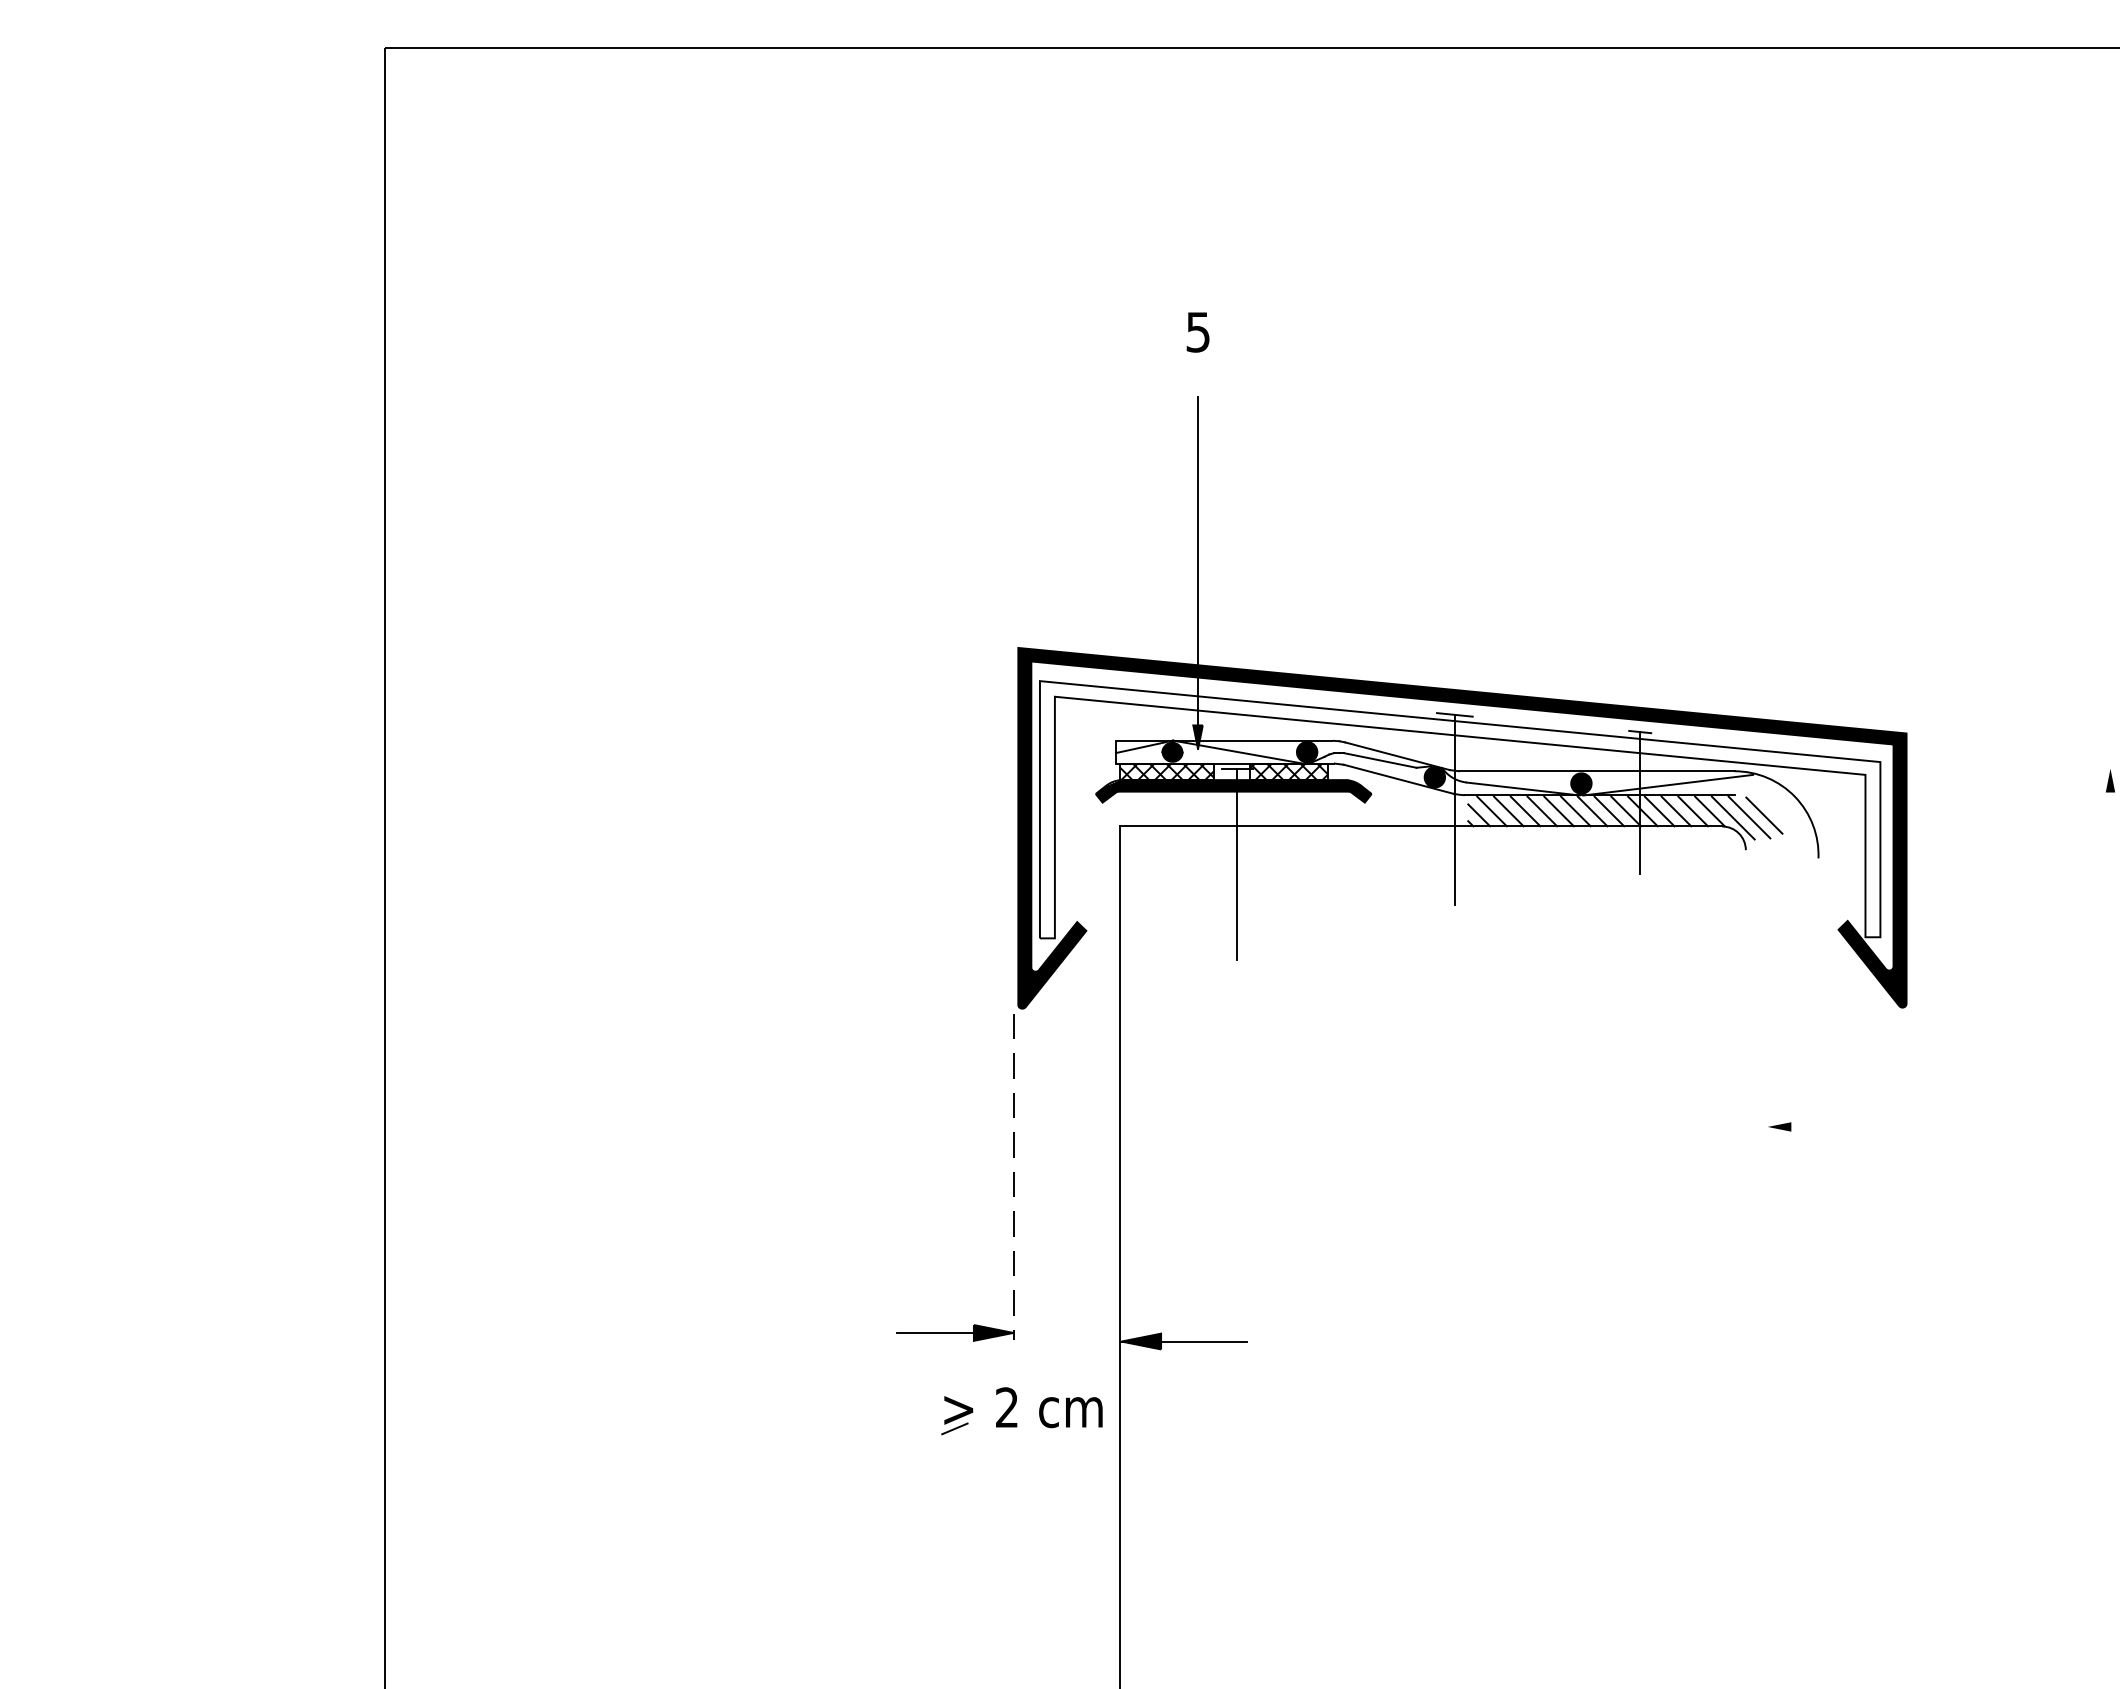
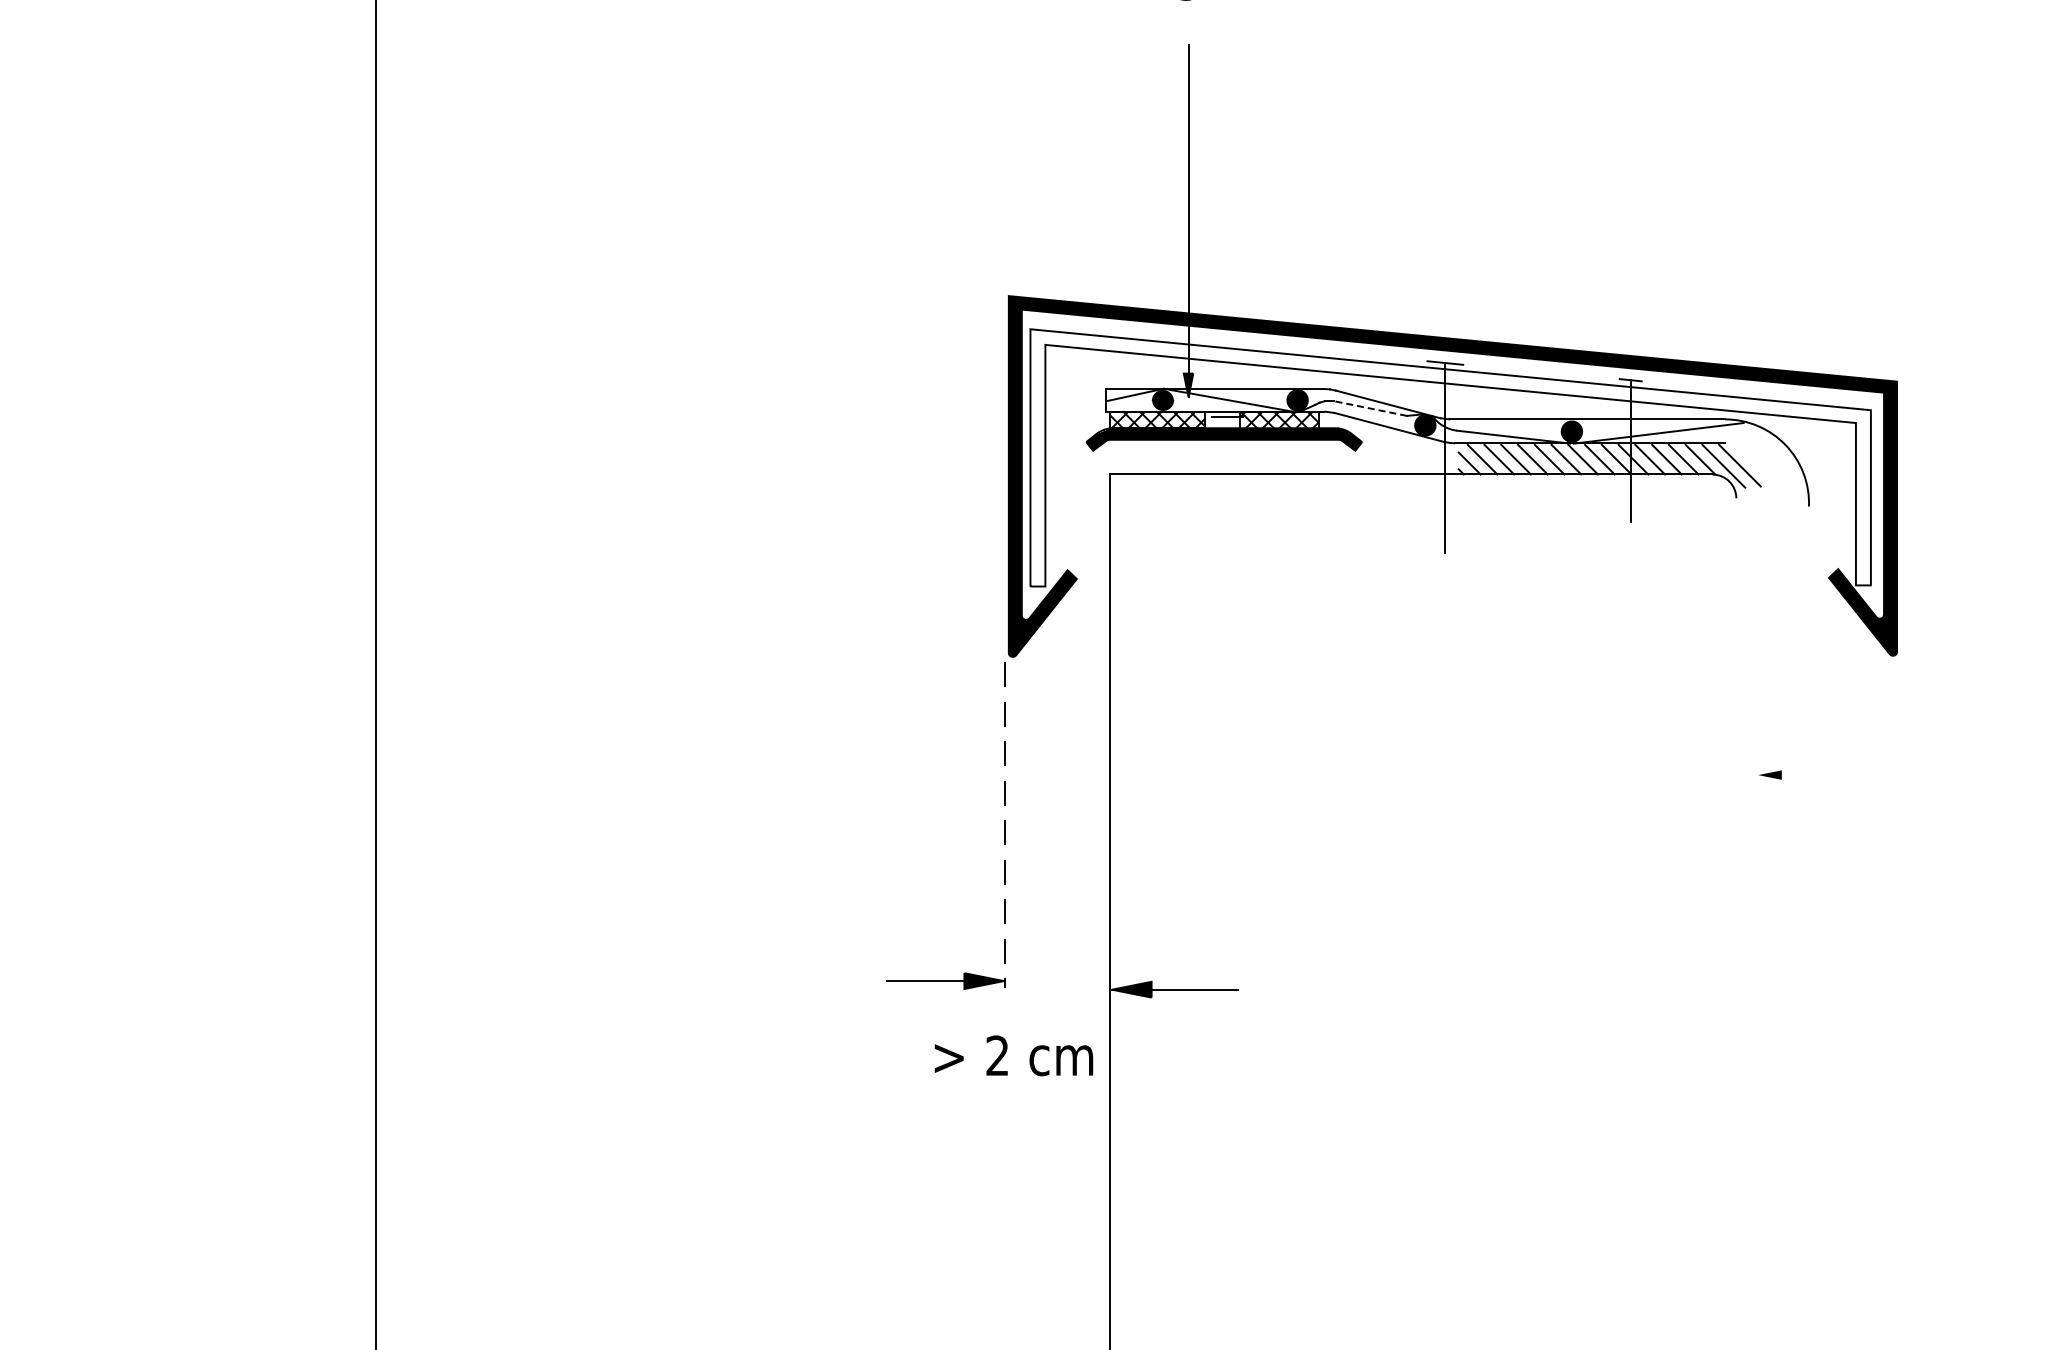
line: (1379, 760) -> (1369, 408), solid -> dashed
line: (1764, 815) -> (1754, 463), removed
line: (1236, 864) -> (1226, 512), removed
line: (954, 1428) -> (944, 1076), removed

